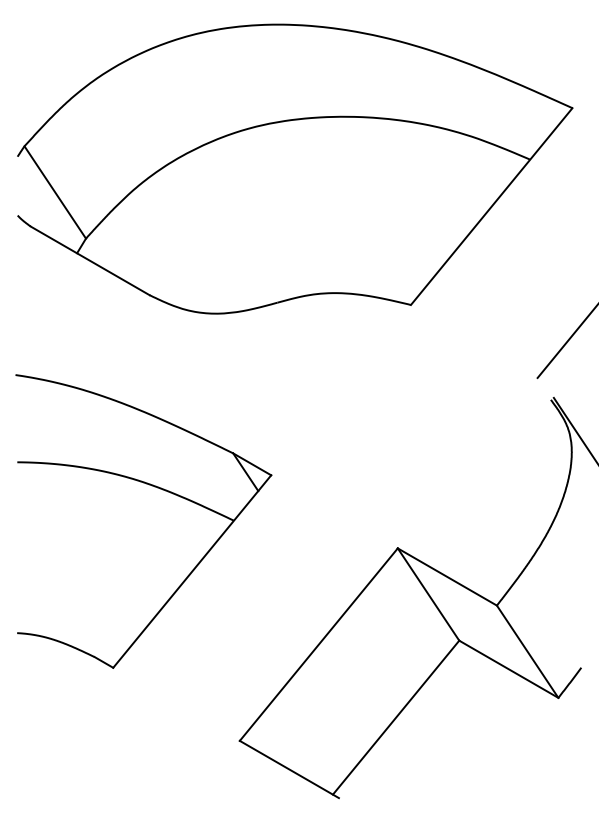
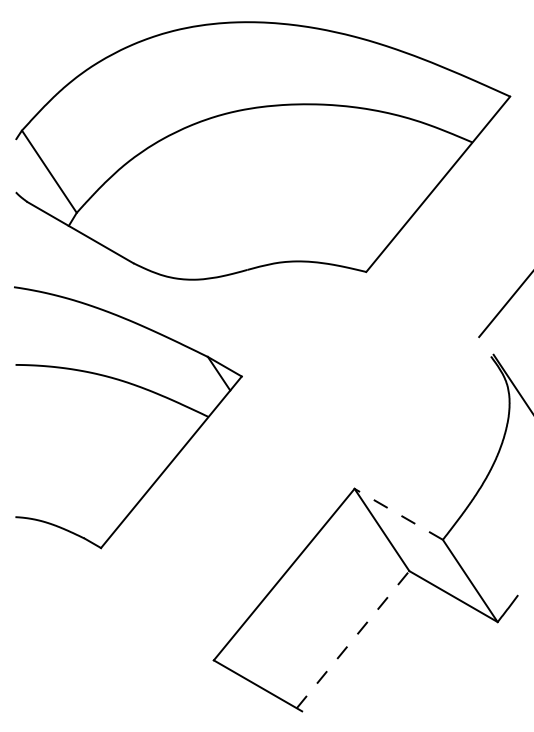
part: (154, 487) -> (137, 387), moved
line: (446, 576) -> (397, 513), solid -> dashed
line: (396, 717) -> (353, 639), solid -> dashed

